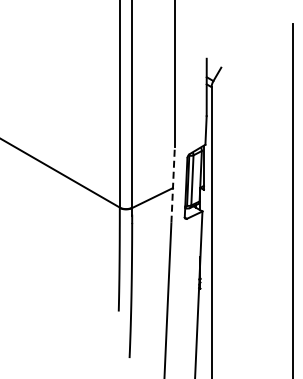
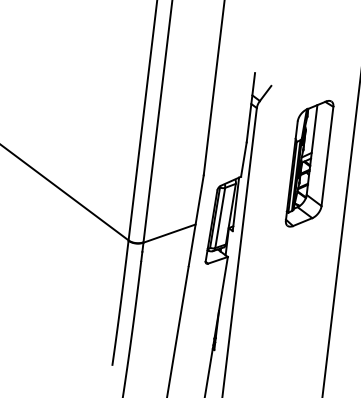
part: (259, 127) -> (308, 163), added
line: (173, 184) -> (196, 220), dashed -> solid

